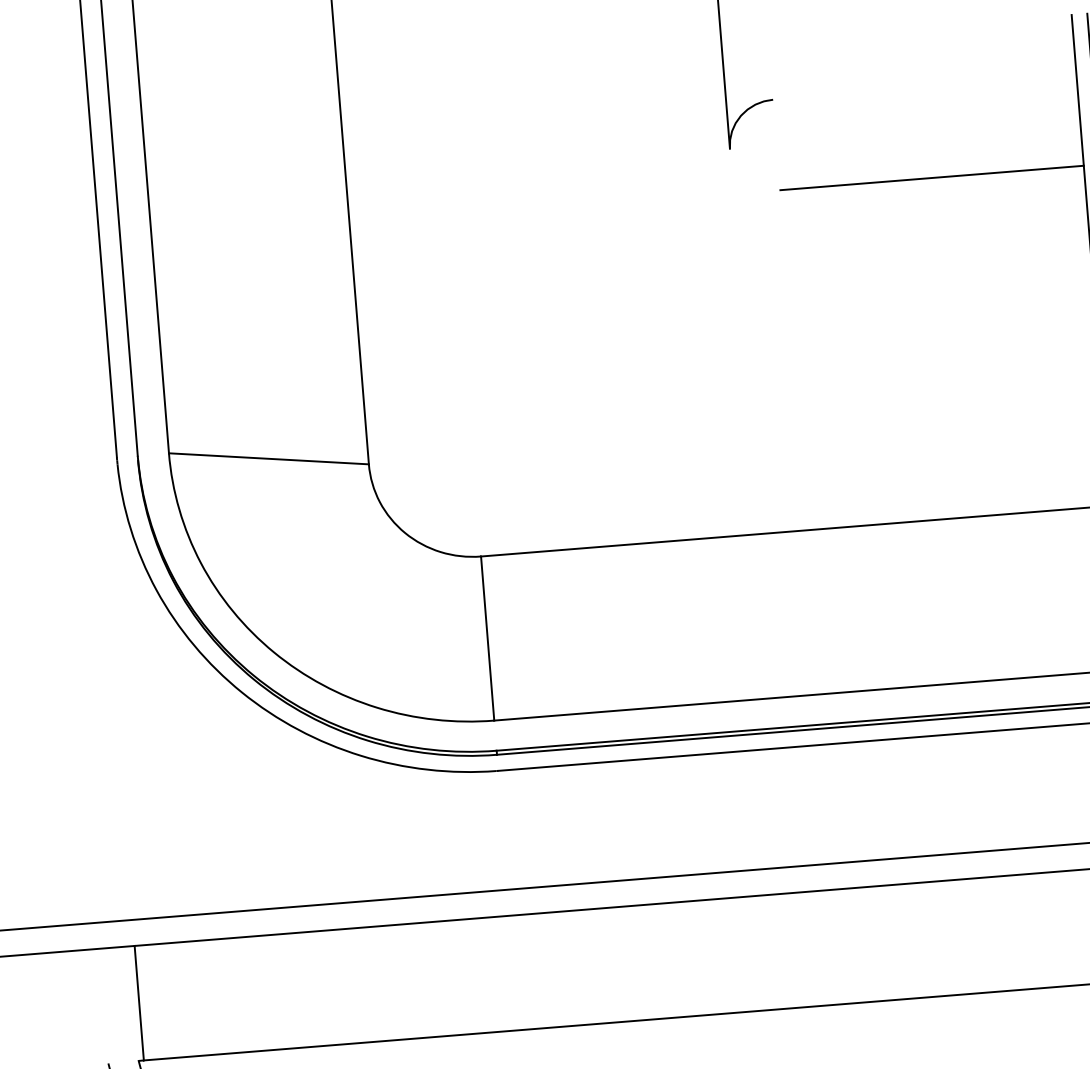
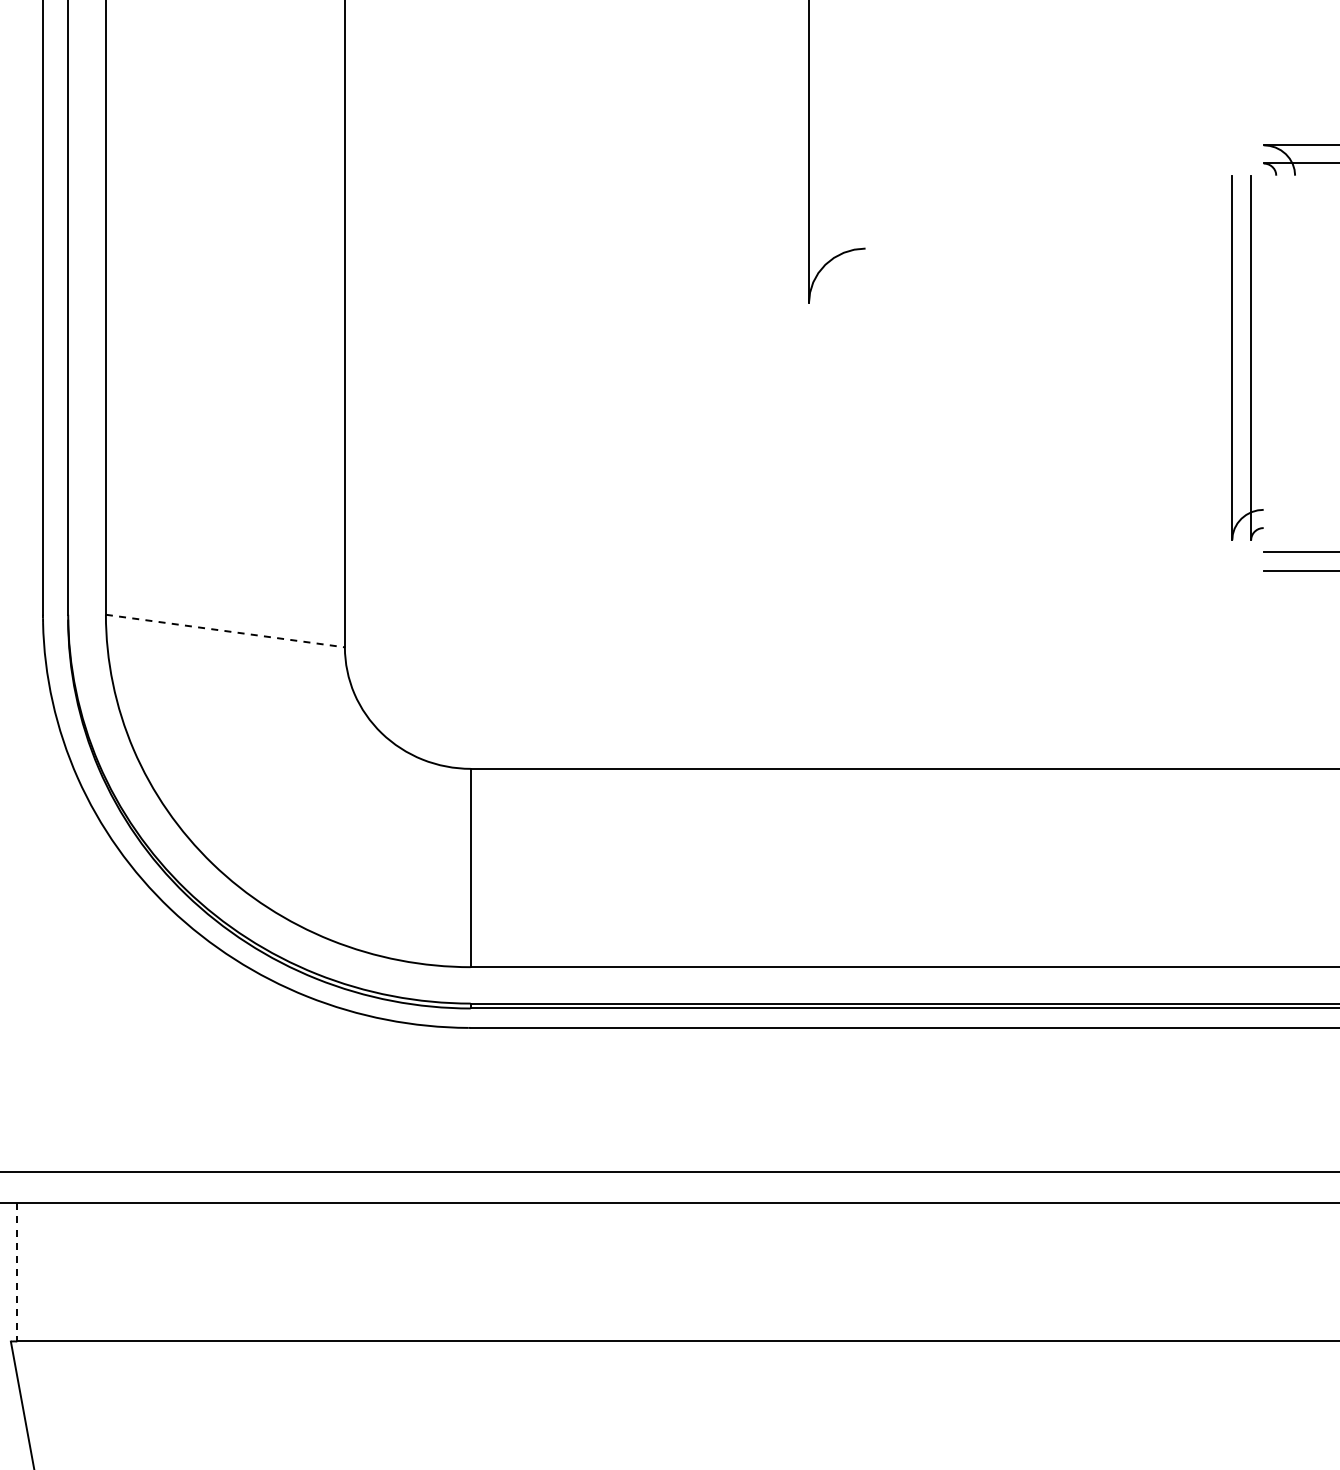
line: (931, 177) -> (1048, 357), removed
line: (269, 459) -> (225, 631), solid -> dashed
line: (139, 1003) -> (17, 1272), solid -> dashed

